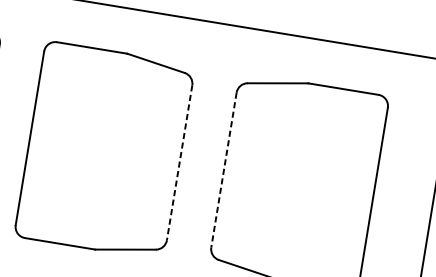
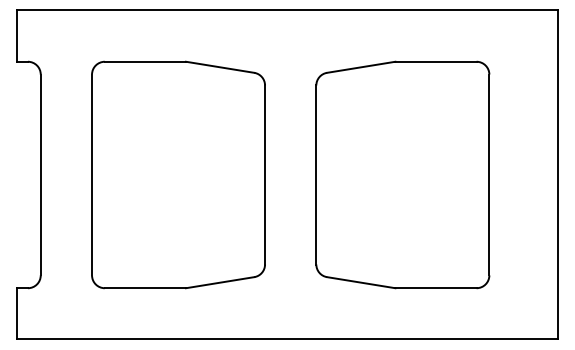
line: (180, 162) -> (265, 174), dashed -> solid
line: (224, 169) -> (316, 174), dashed -> solid

